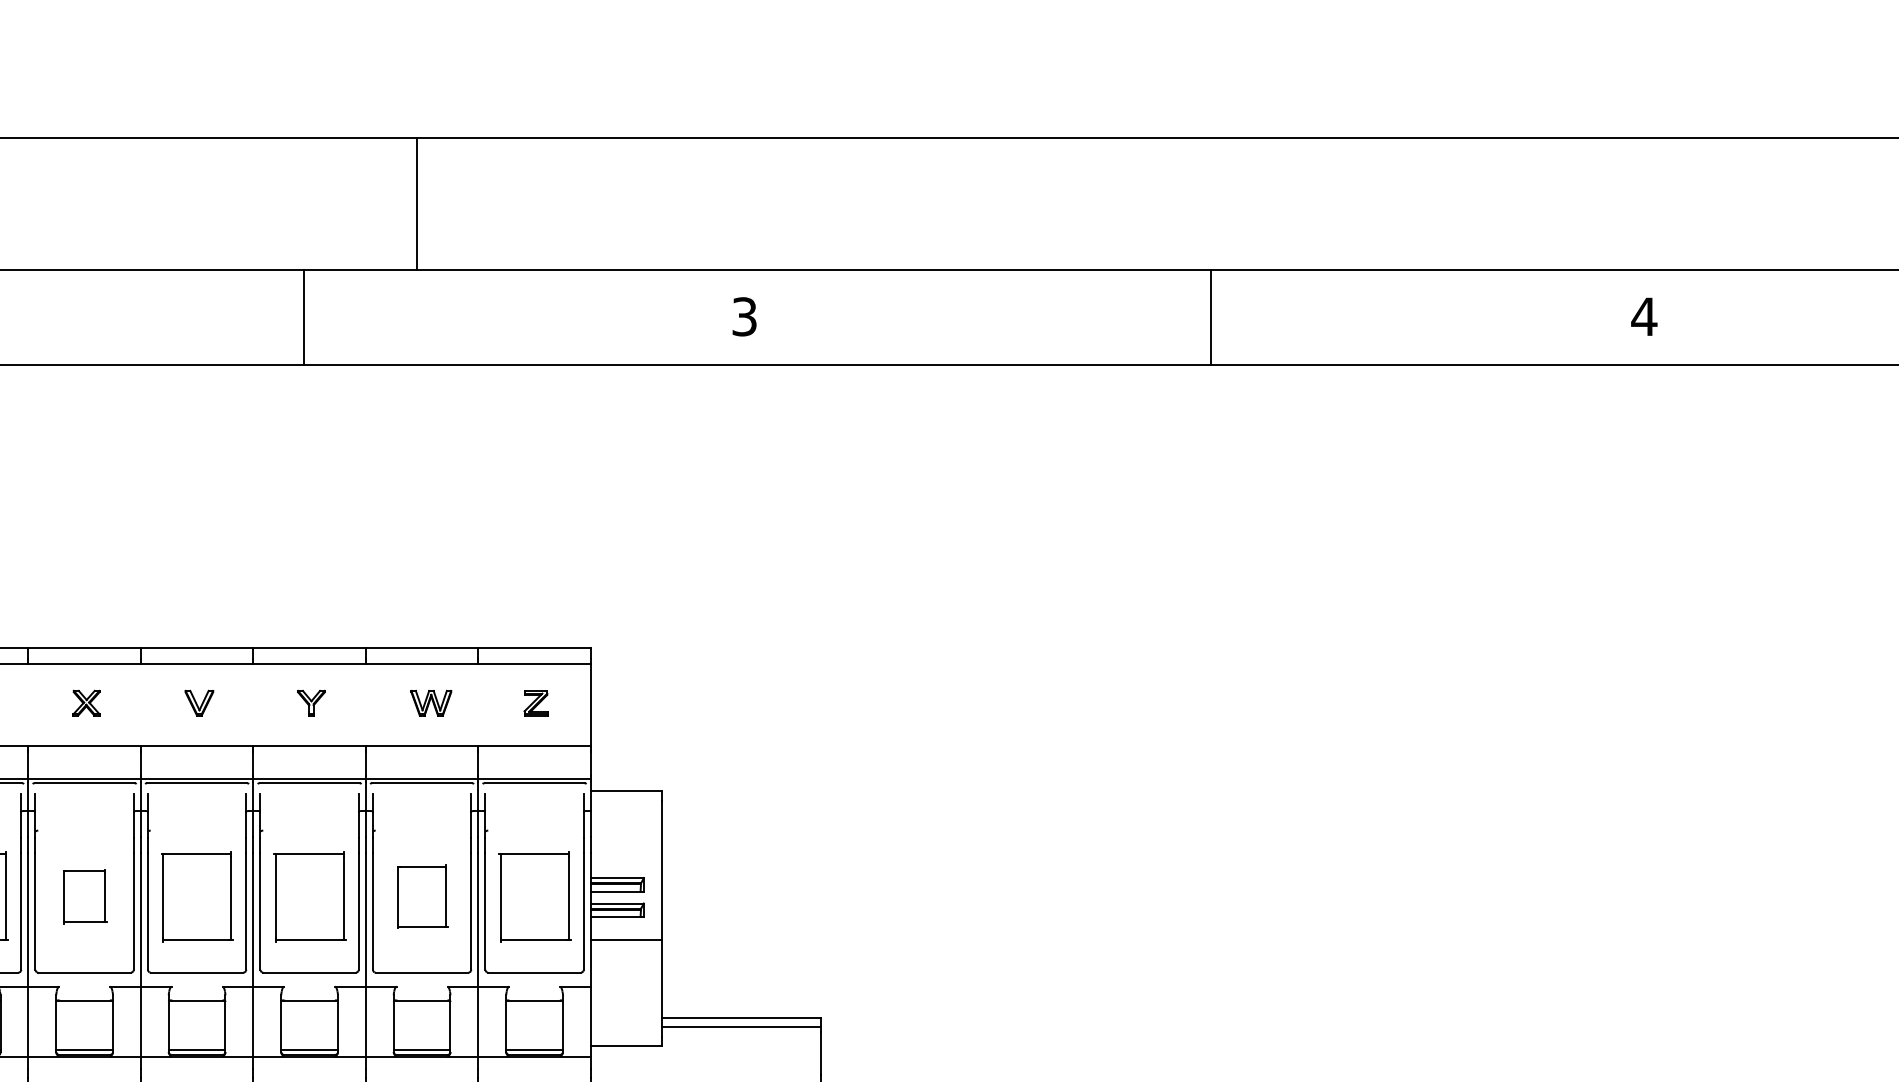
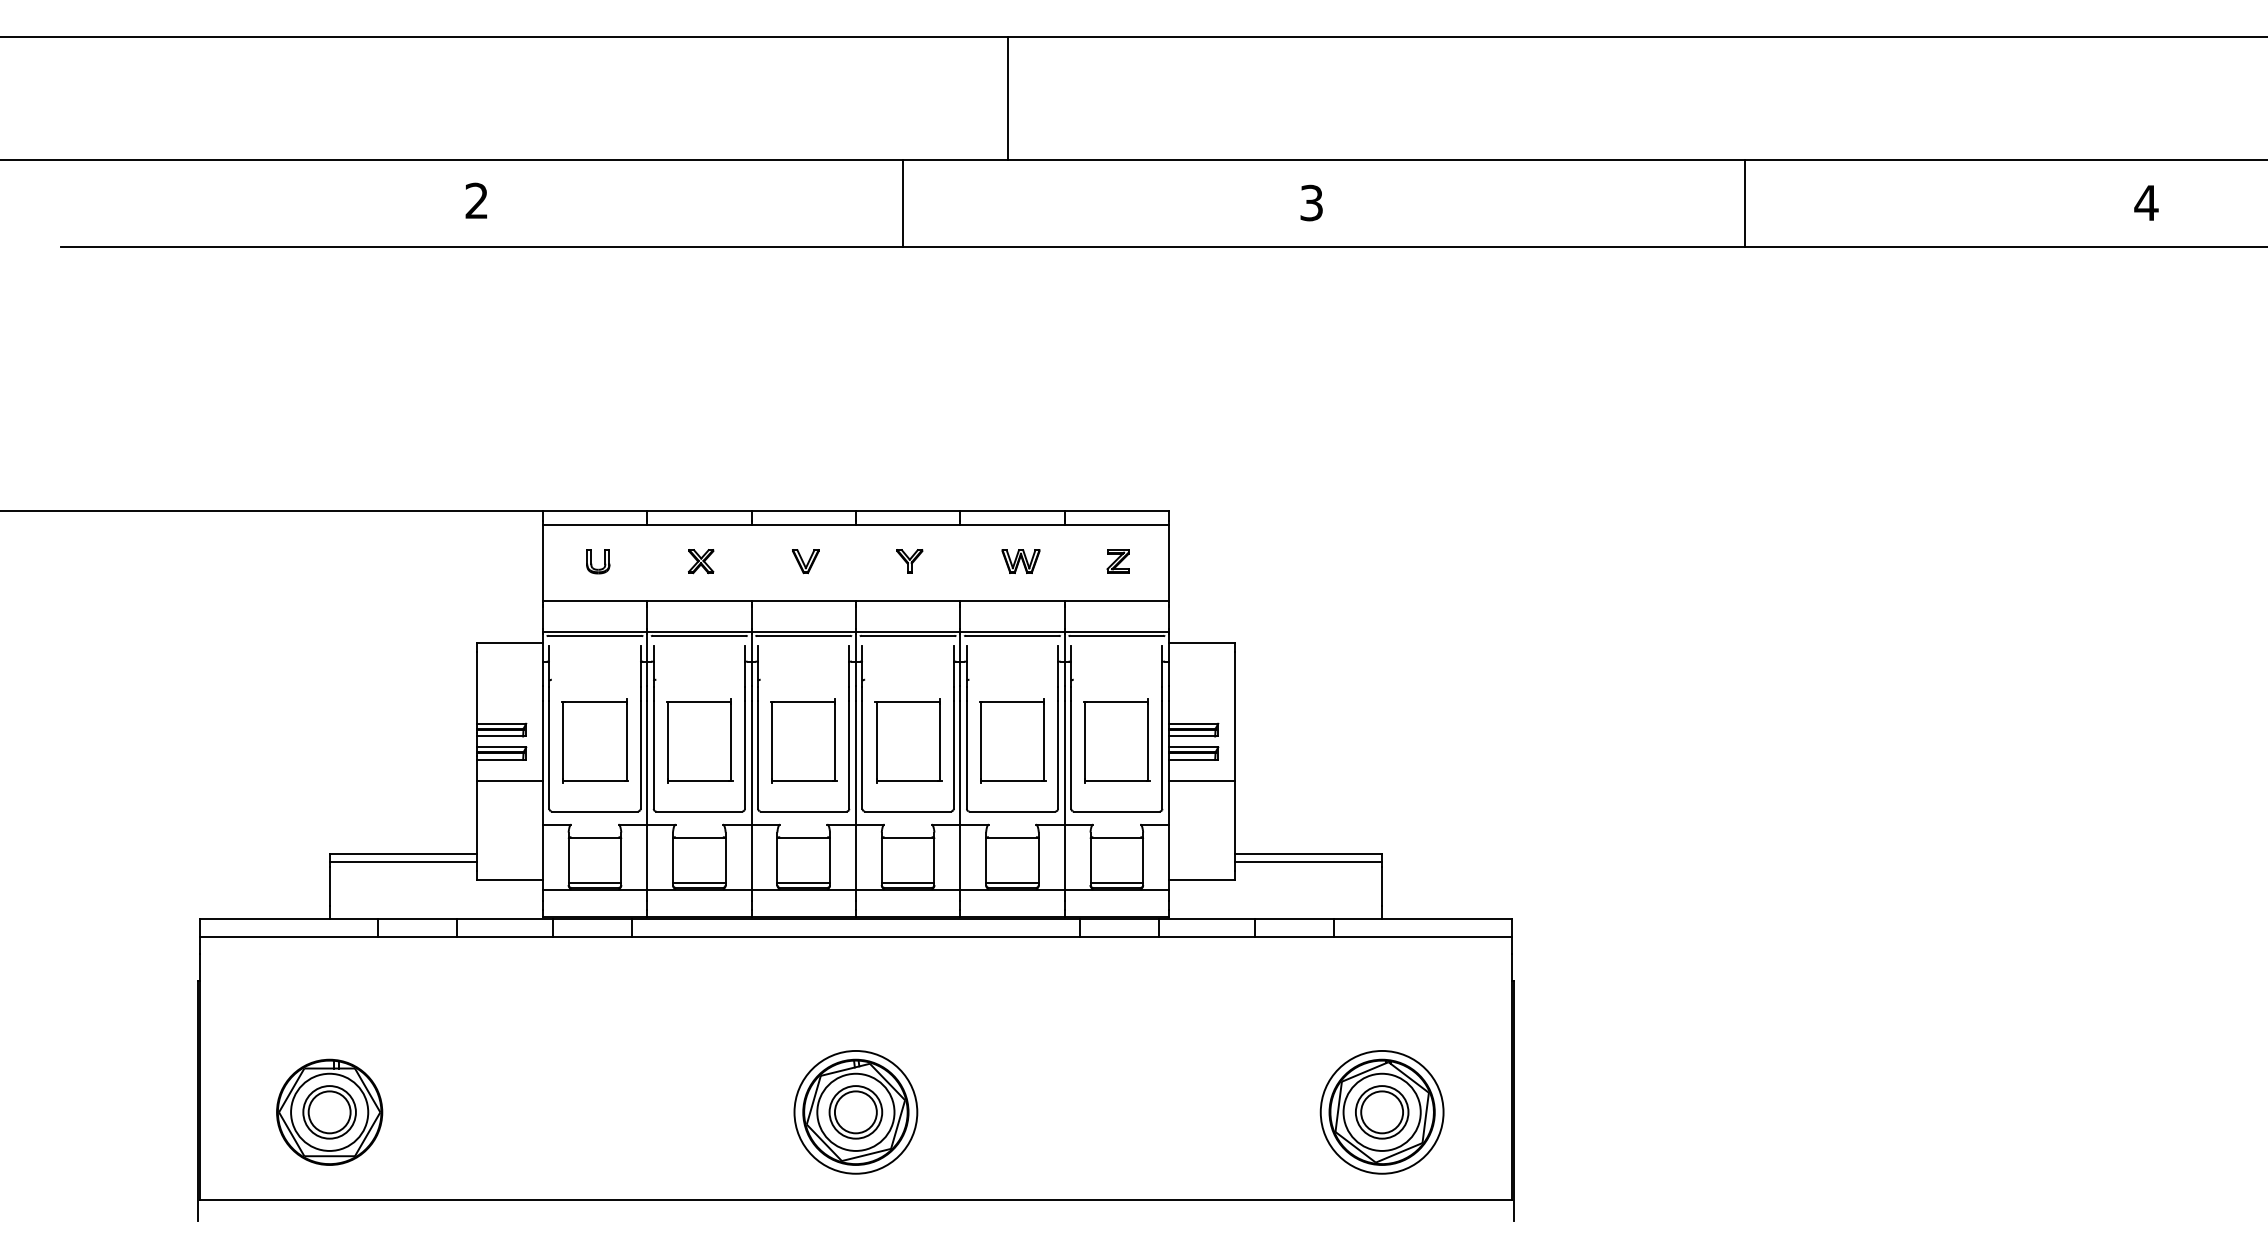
part: (84, 896) -> (699, 740), size x1.67
part: (422, 896) -> (1012, 740), size x1.43

